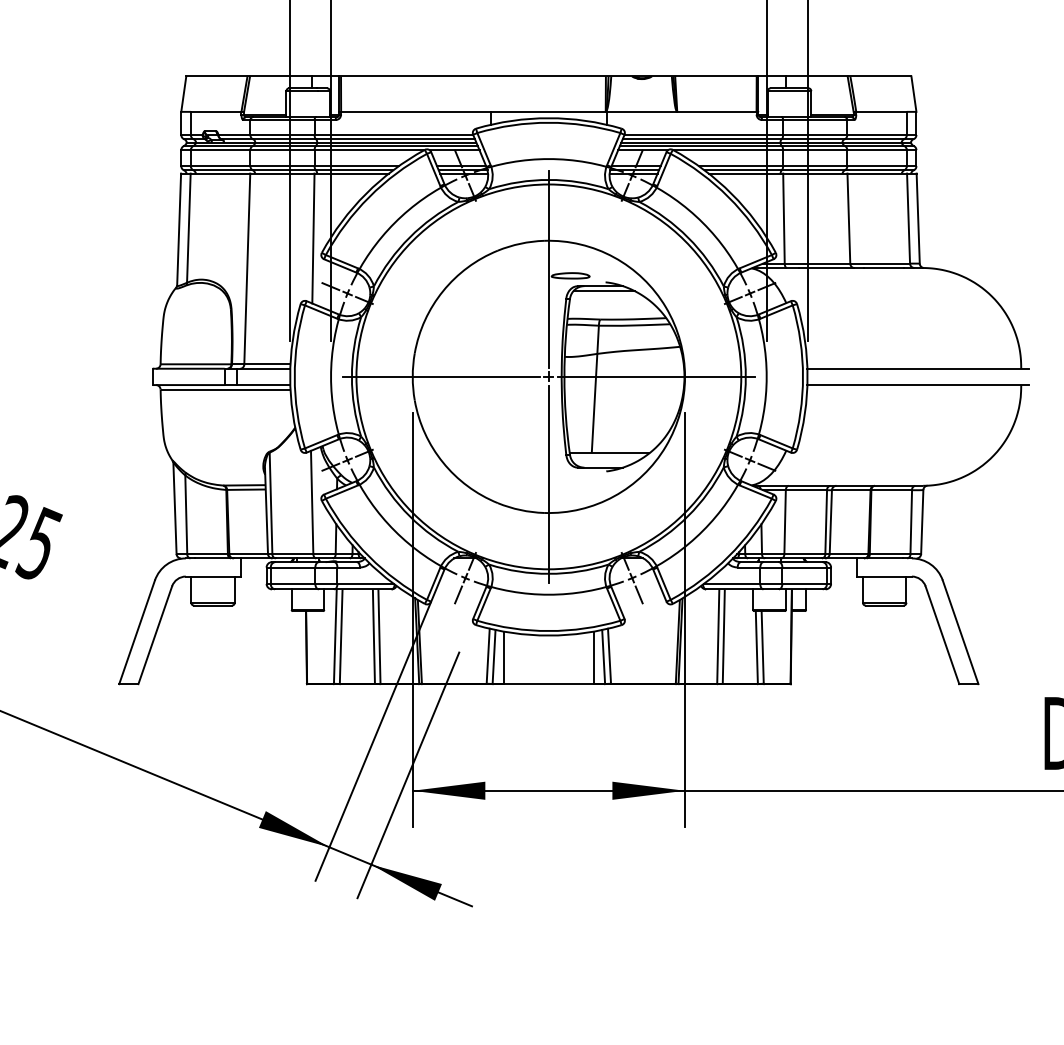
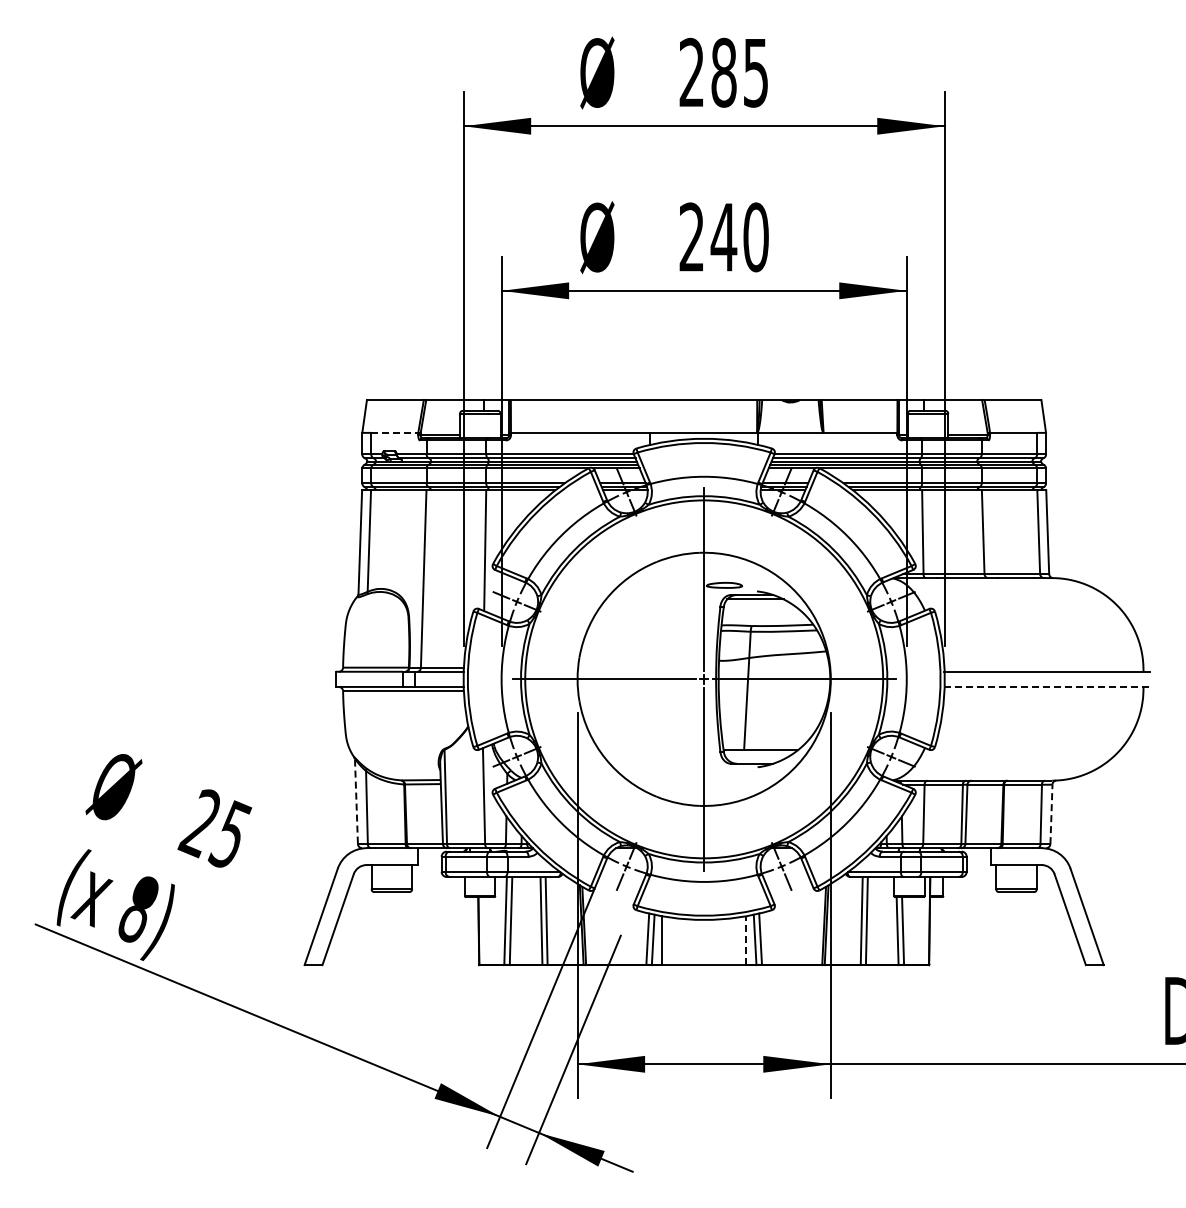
line: (215, 111) -> (394, 432), solid -> dashed
line: (917, 384) -> (1047, 686), solid -> dashed
line: (175, 509) -> (356, 802), solid -> dashed
line: (922, 522) -> (1051, 814), solid -> dashed
line: (594, 657) -> (746, 940), solid -> dashed

